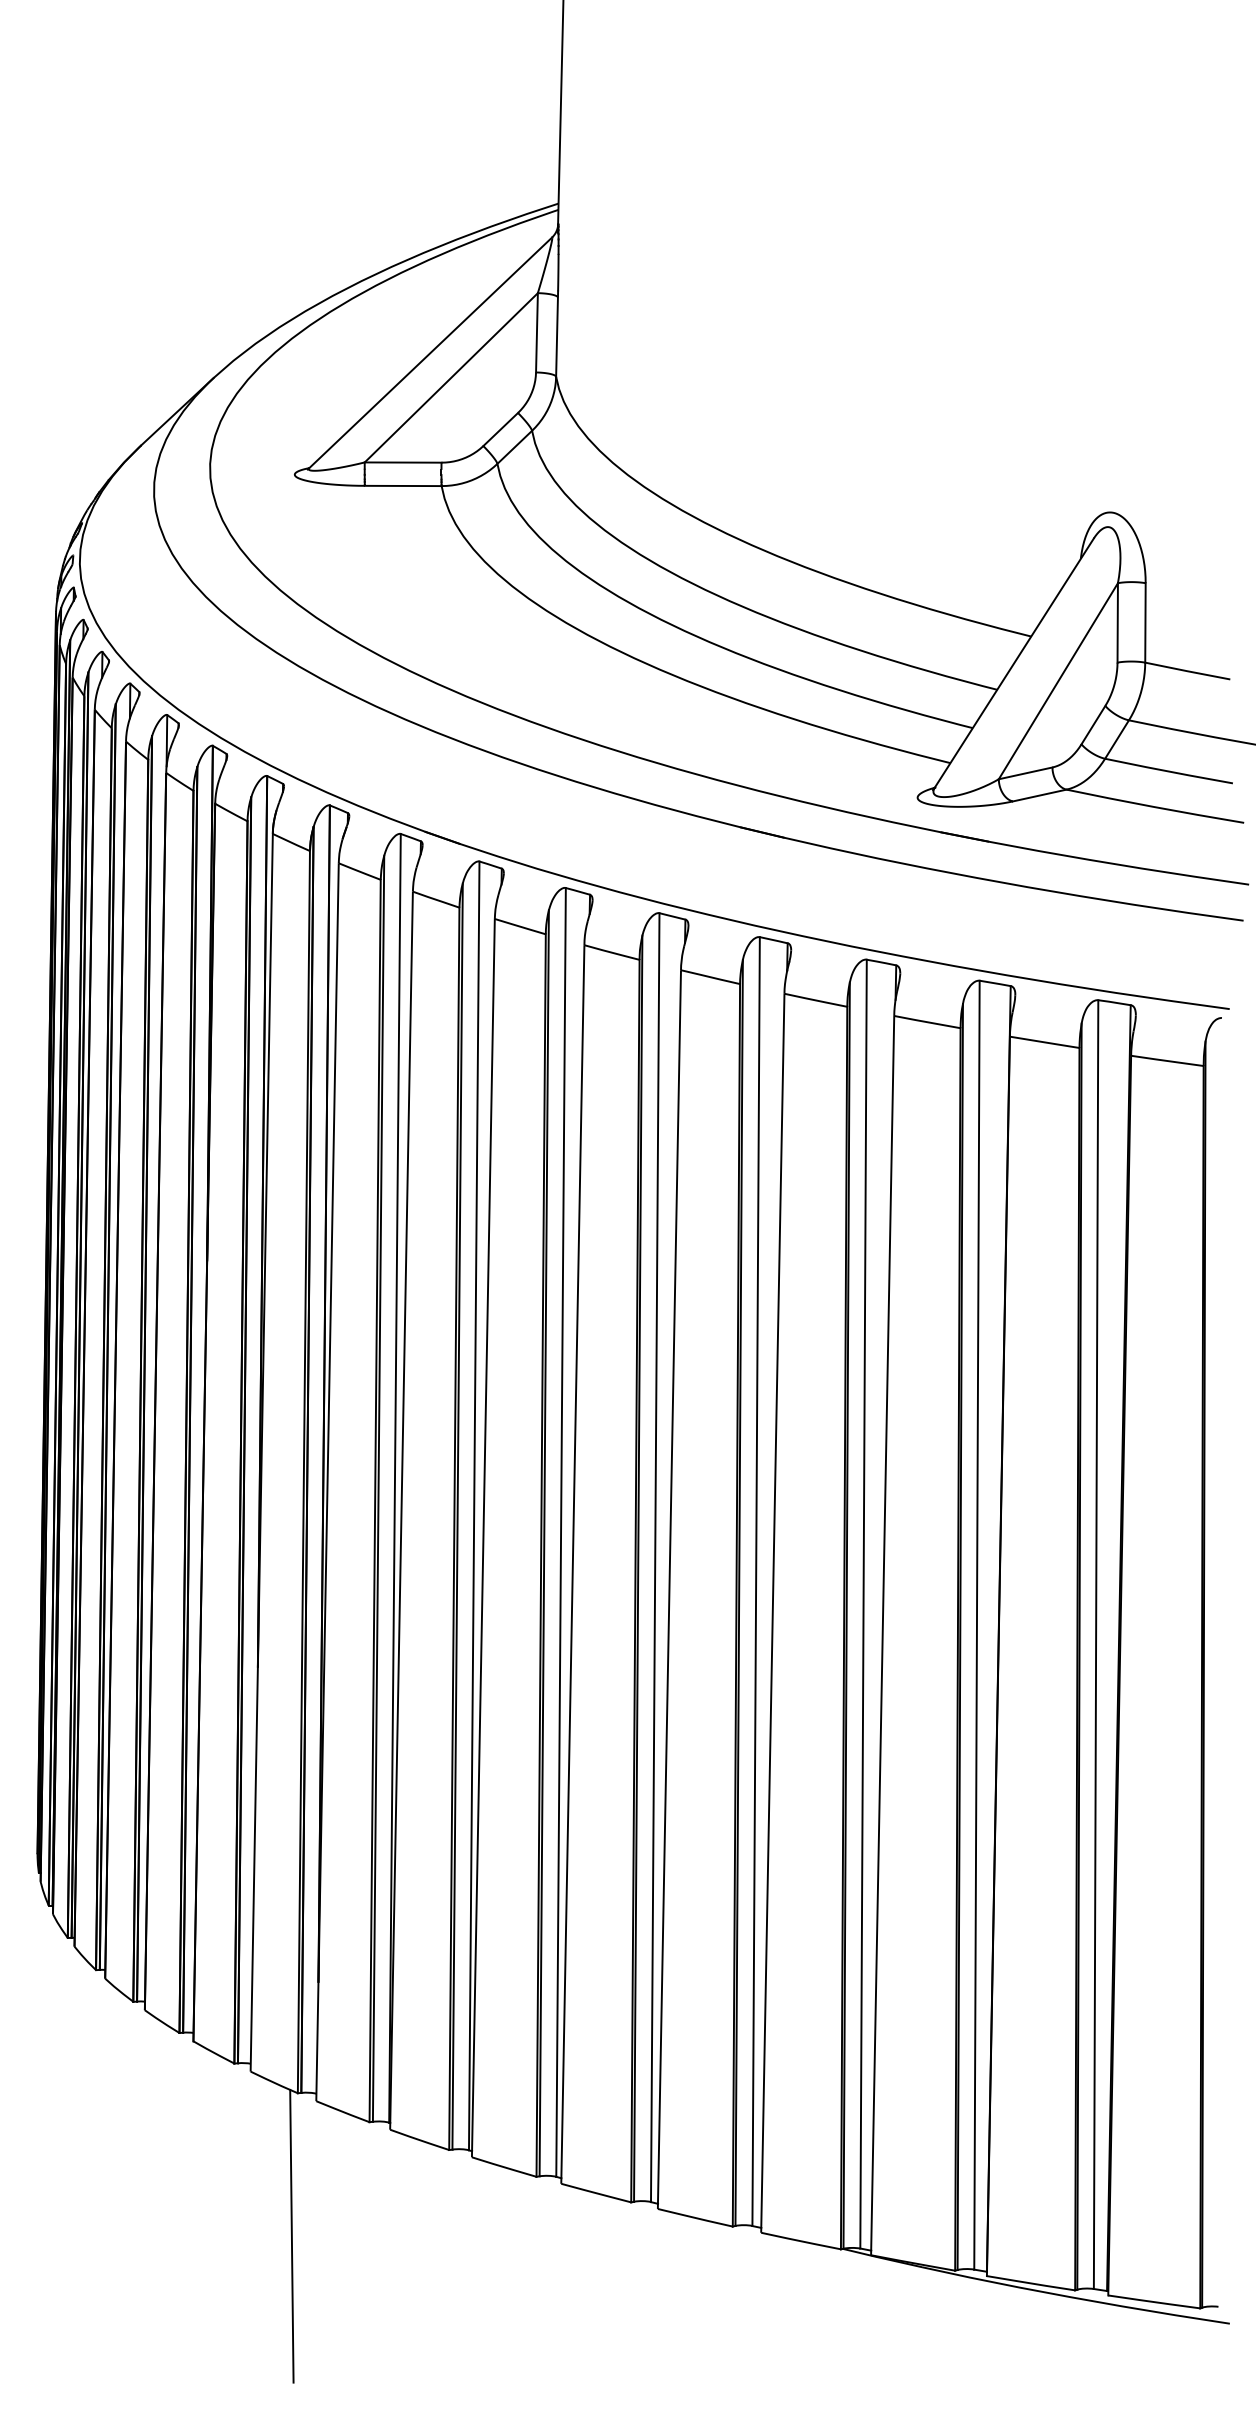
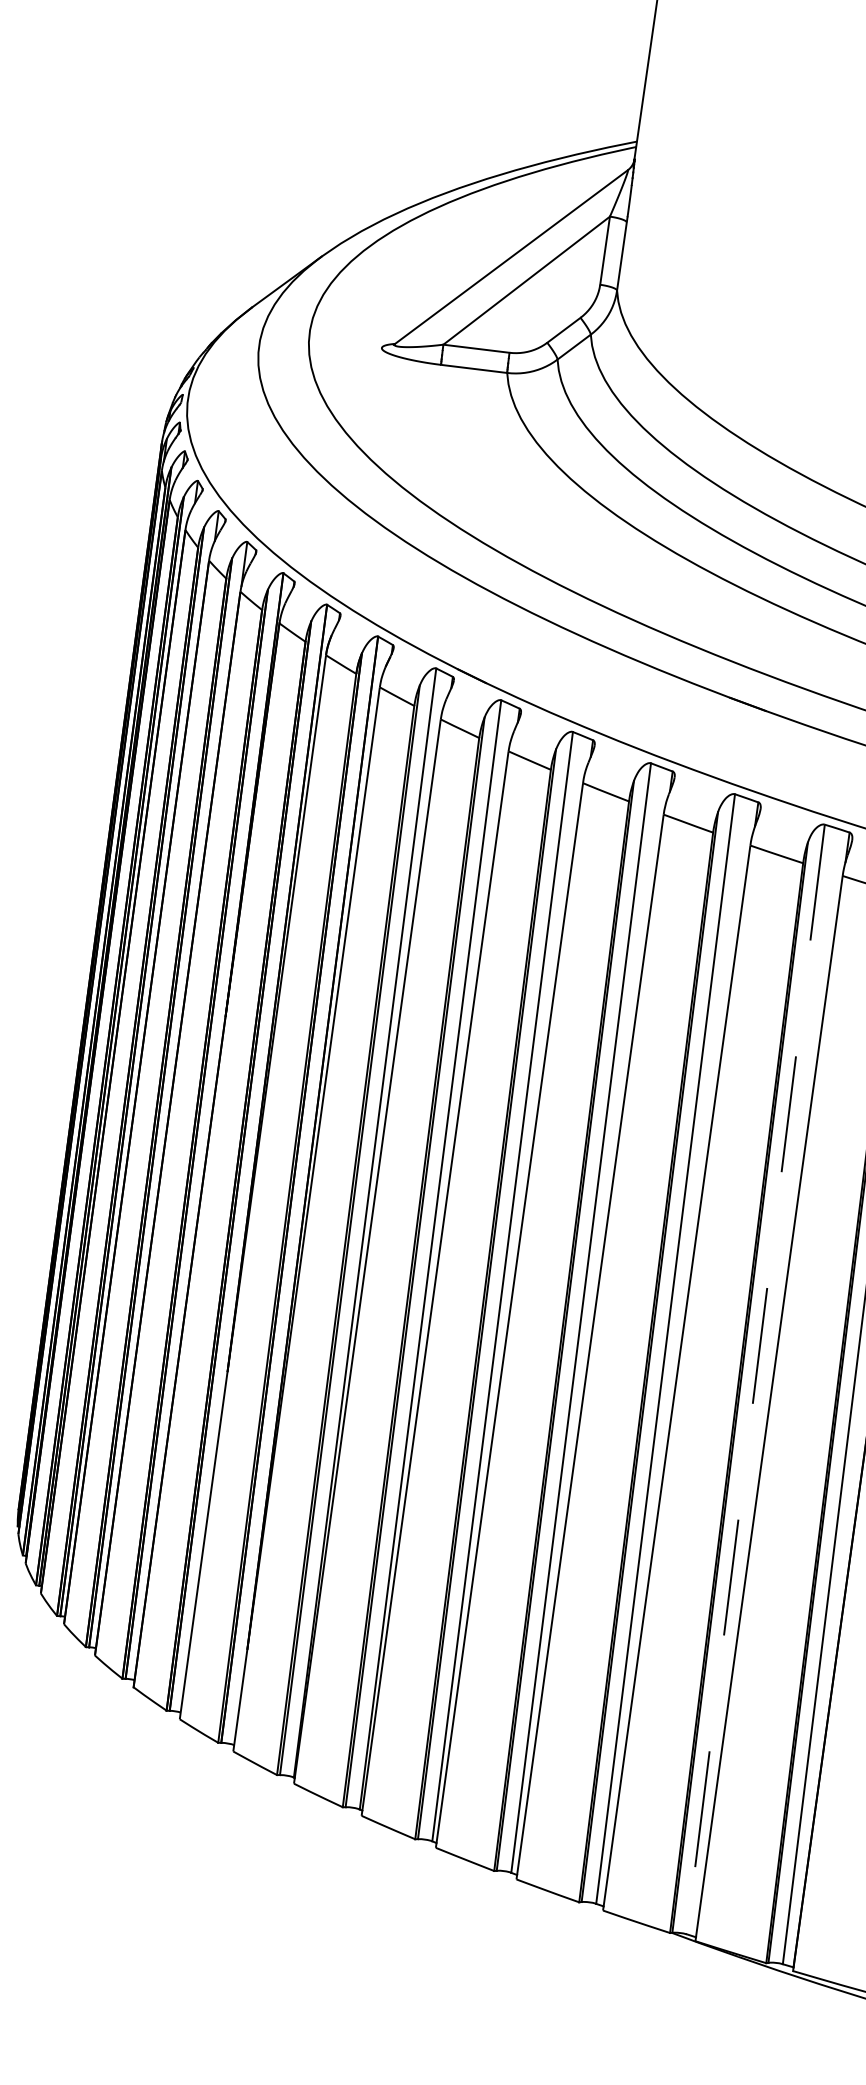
line: (863, 1604) -> (755, 1379), solid -> dashed
line: (291, 2235) -> (198, 1864), removed

